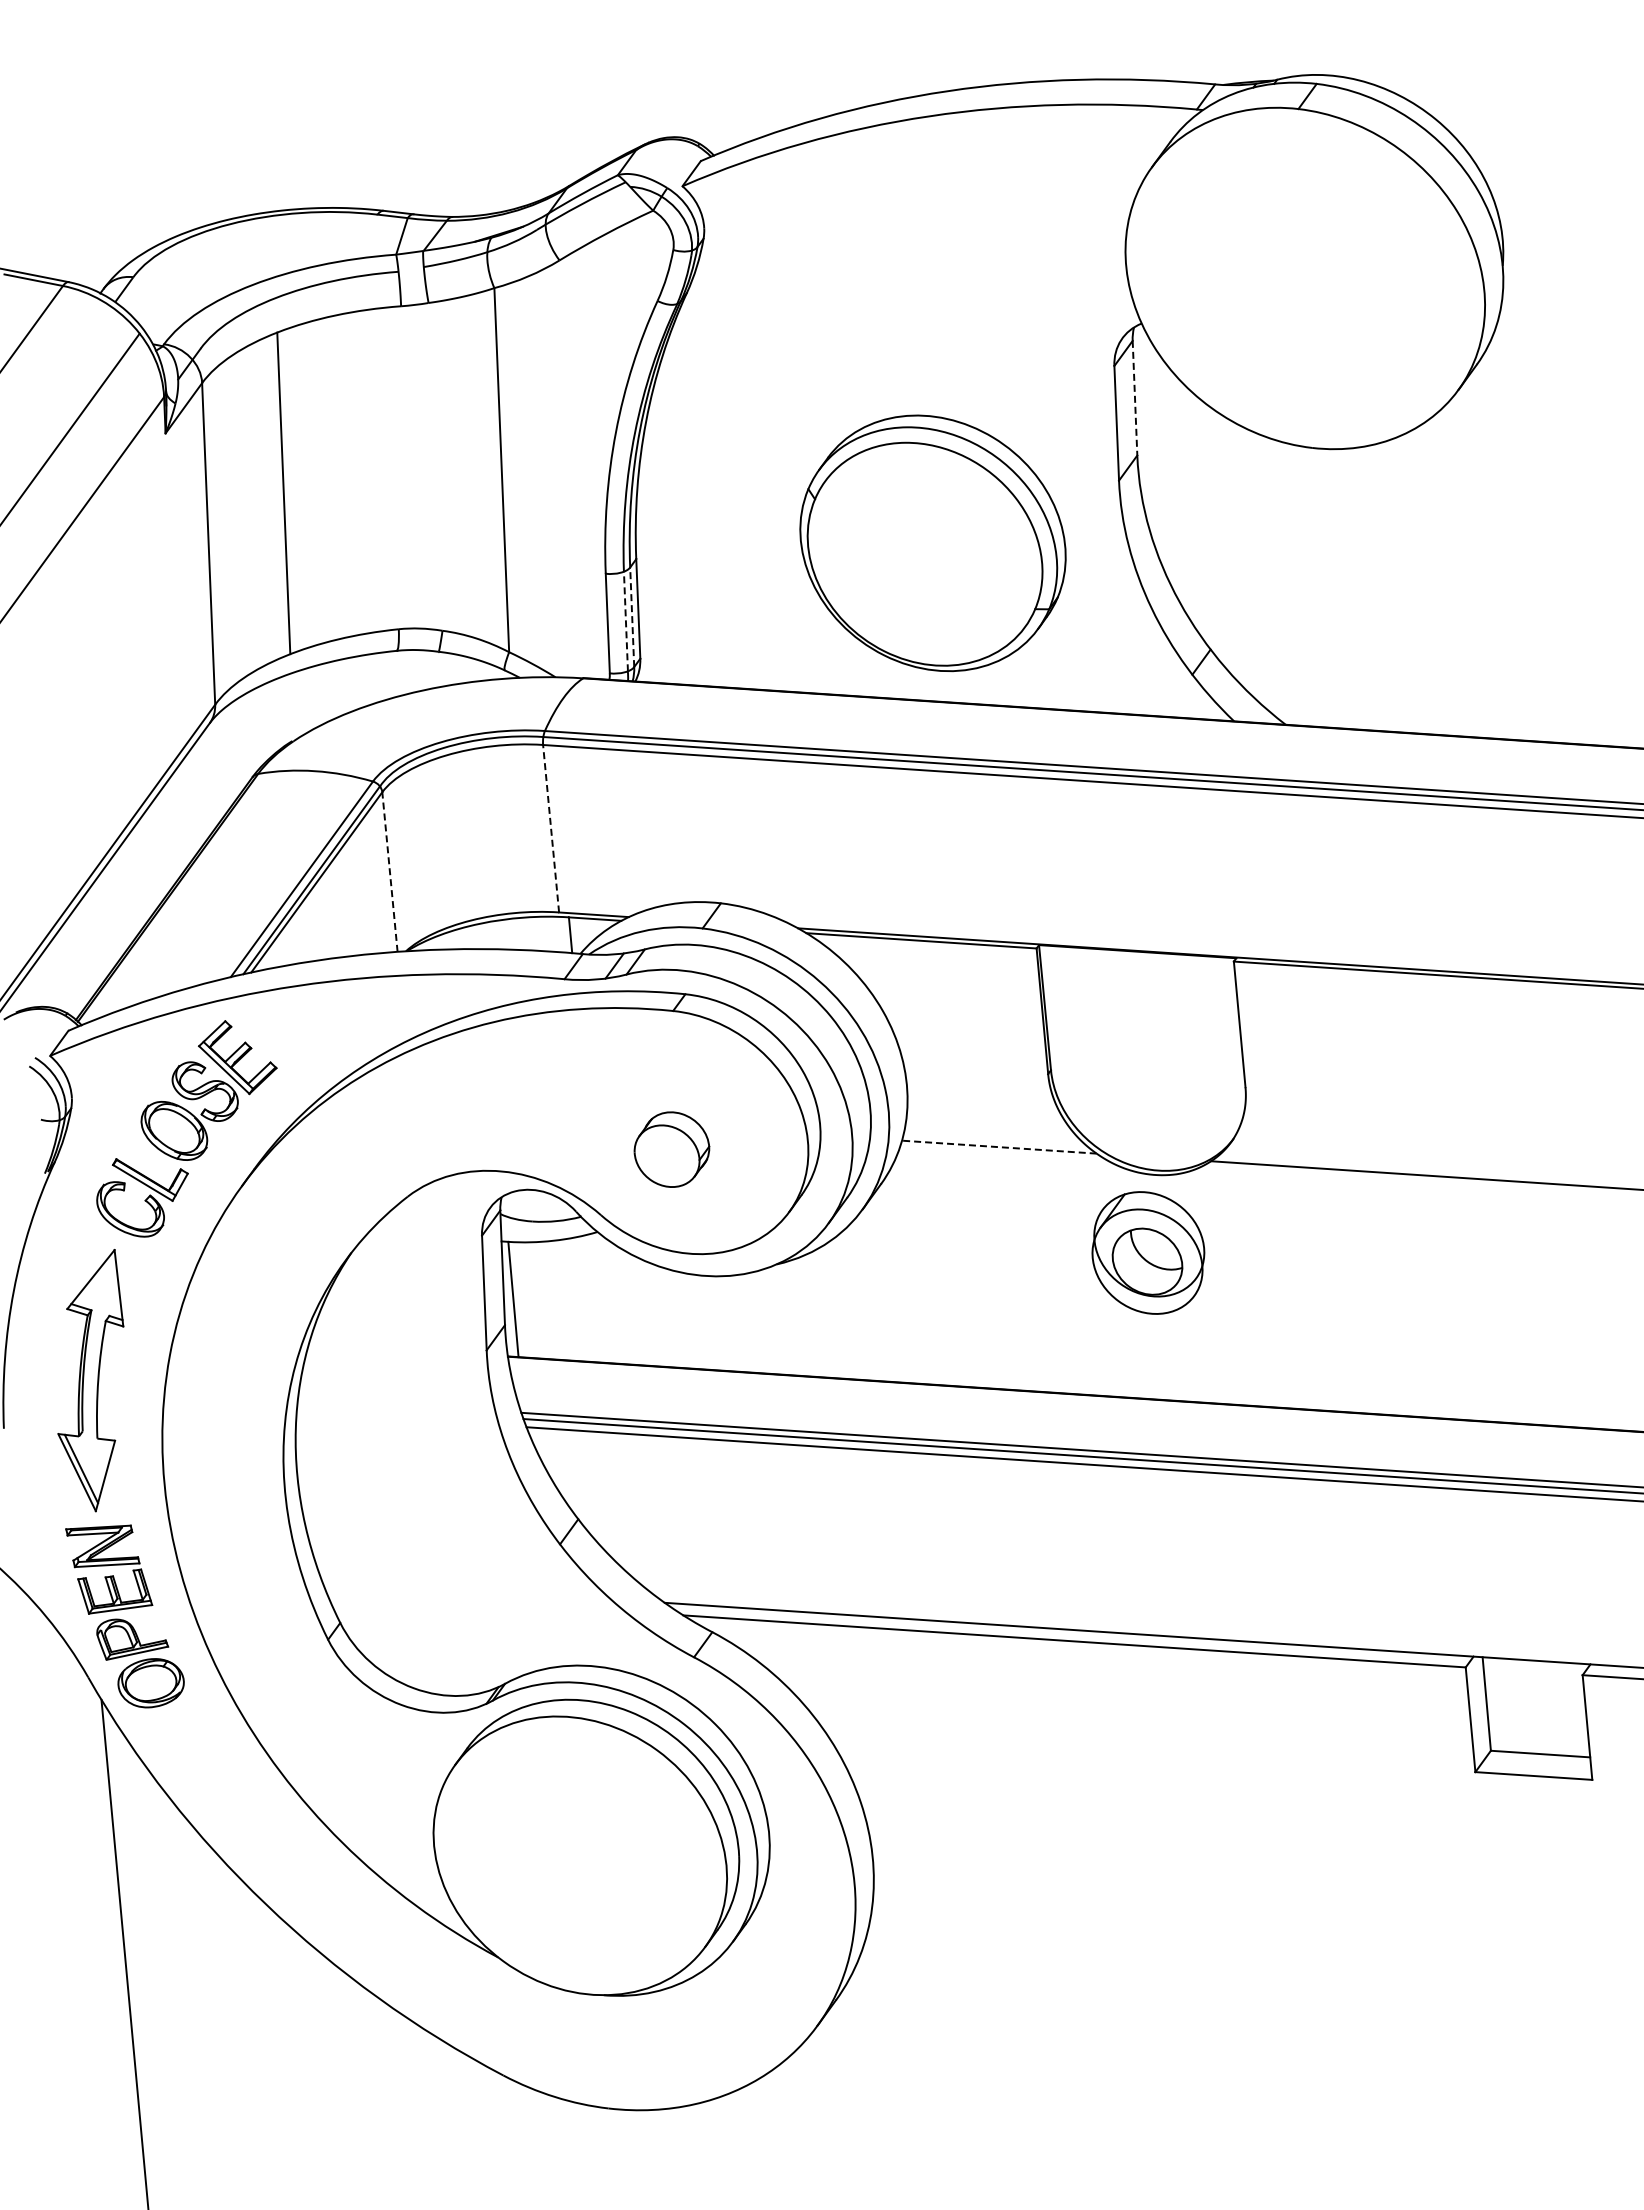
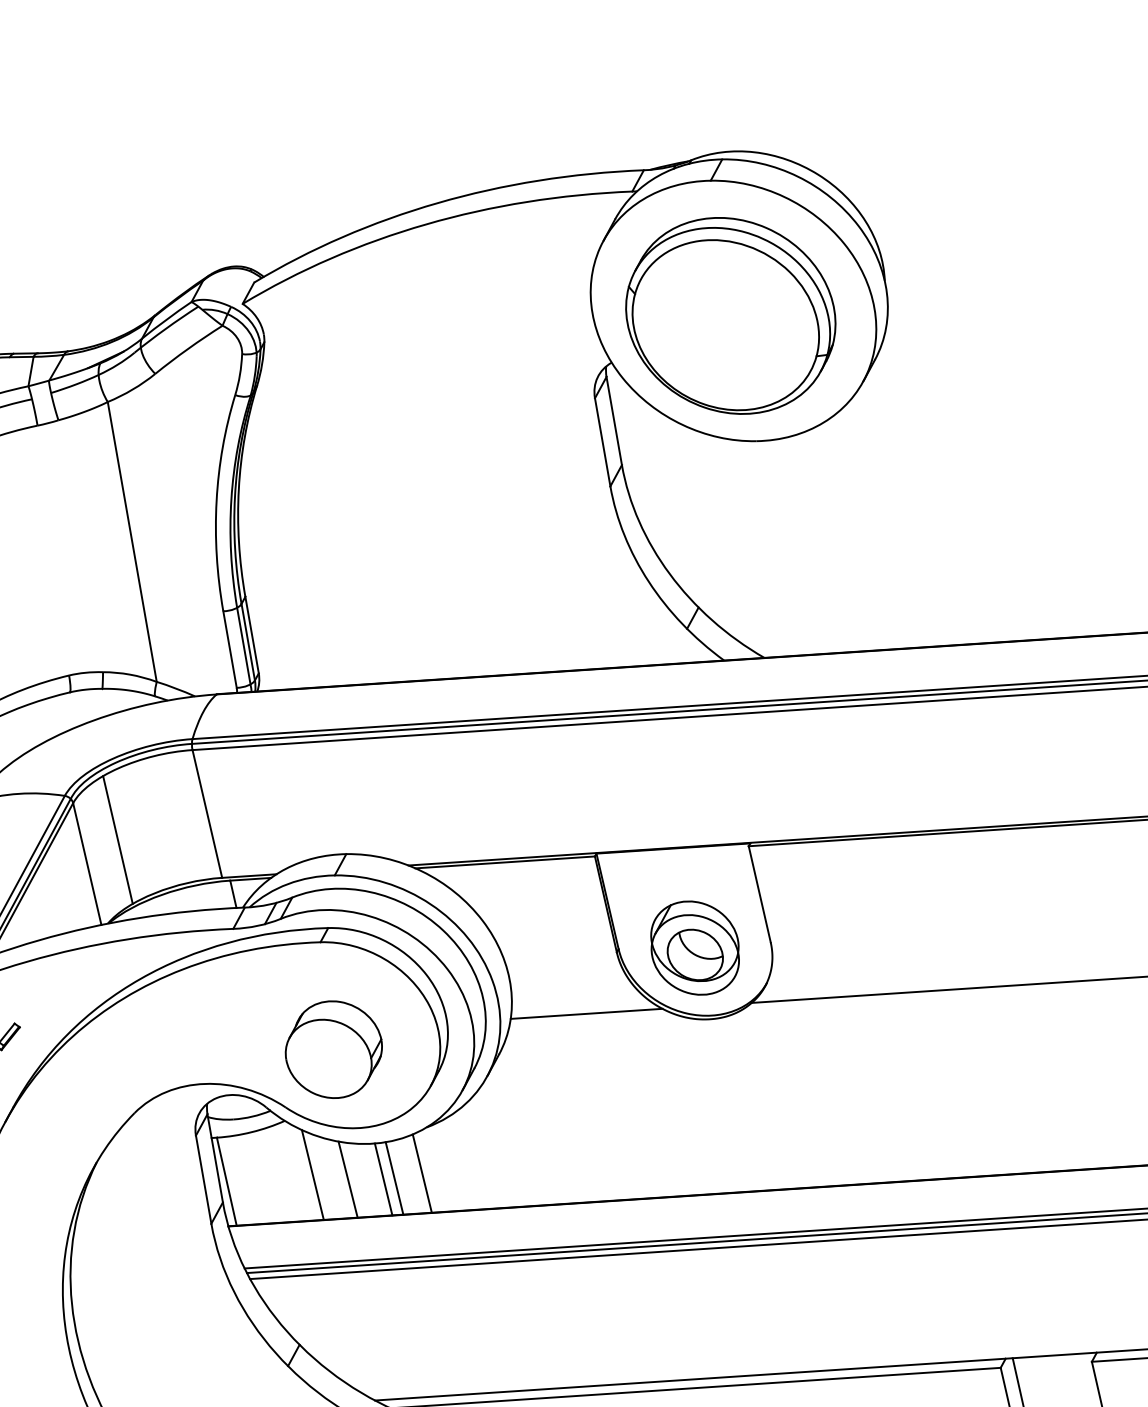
line: (1135, 398) -> (614, 421), dashed -> solid
part: (932, 543) -> (730, 316), moved
line: (632, 617) -> (248, 642), dashed -> solid
line: (625, 621) -> (243, 646), dashed -> solid
line: (551, 828) -> (207, 813), dashed -> solid
line: (433, 846) -> (118, 839), added
line: (389, 871) -> (86, 863), dashed -> solid
line: (999, 1147) -> (586, 1014), dashed -> solid
part: (671, 1149) -> (333, 1049), size x1.67
part: (1148, 1252) -> (695, 947), moved
line: (623, 1305) -> (312, 1174), added
line: (667, 1317) -> (347, 1179), added
line: (762, 1321) -> (421, 1173), added
line: (713, 1323) -> (383, 1179), added
line: (727, 1323) -> (394, 1178), added

